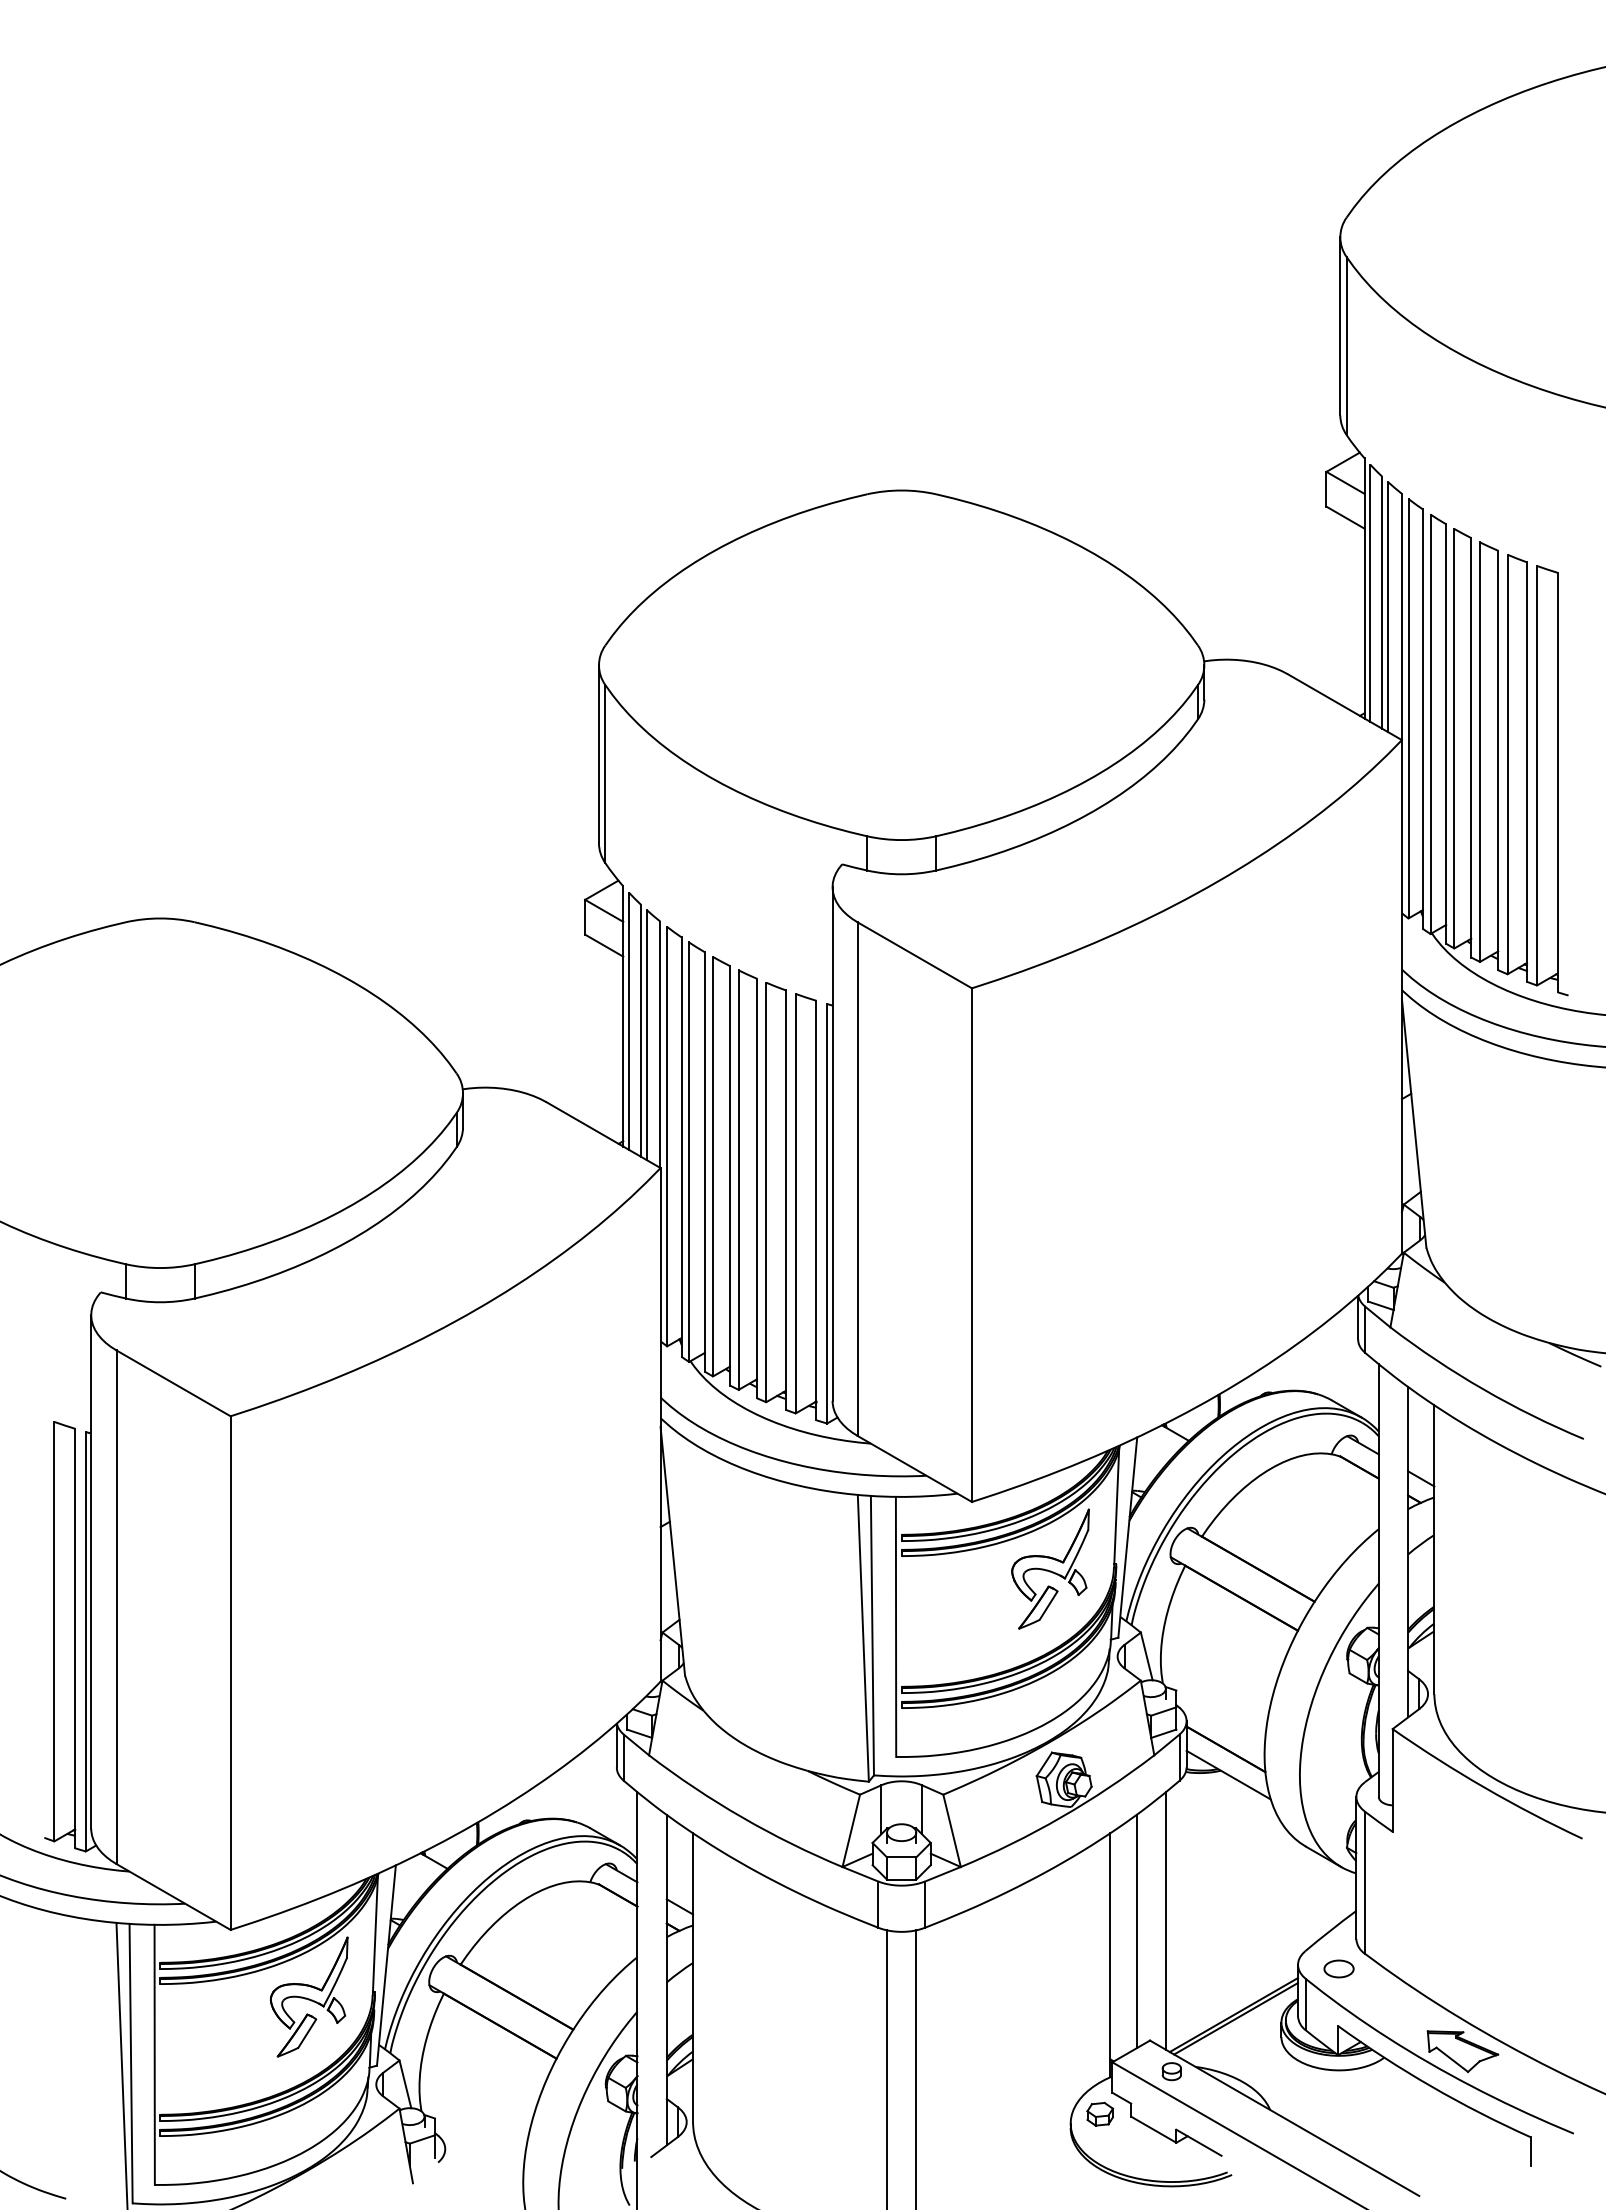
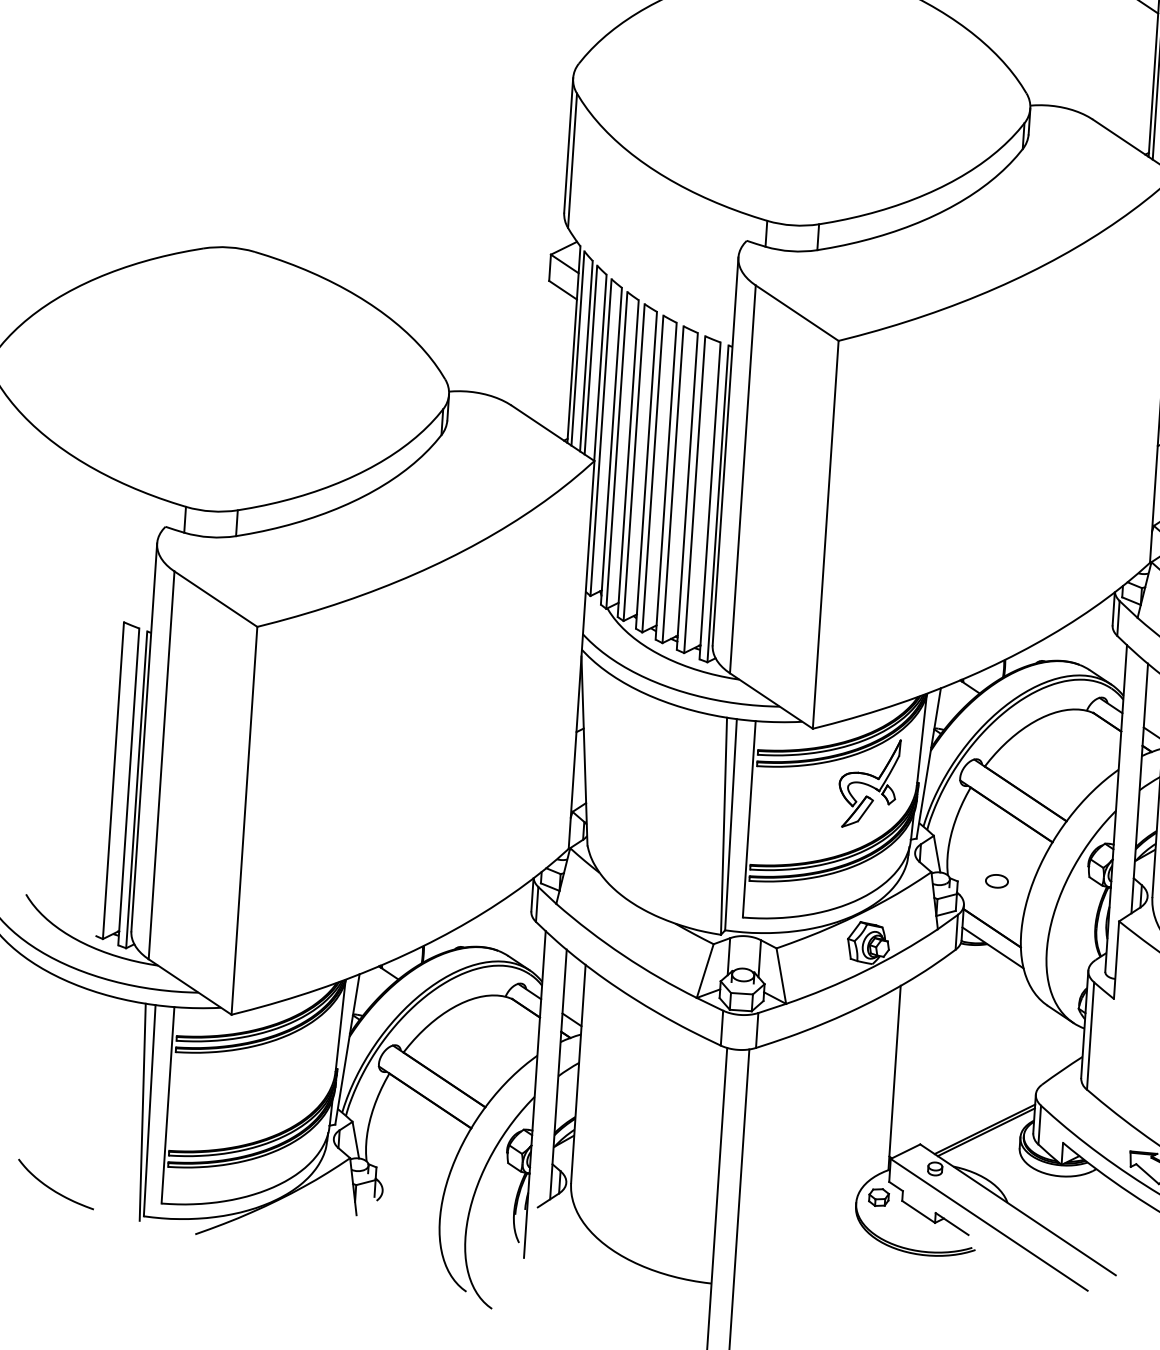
line: (1165, 1920) -> (938, 1054), removed
line: (1136, 1931) -> (915, 1061), removed
part: (1338, 1968) -> (996, 880), moved
part: (308, 1996) -> (287, 1068), removed

